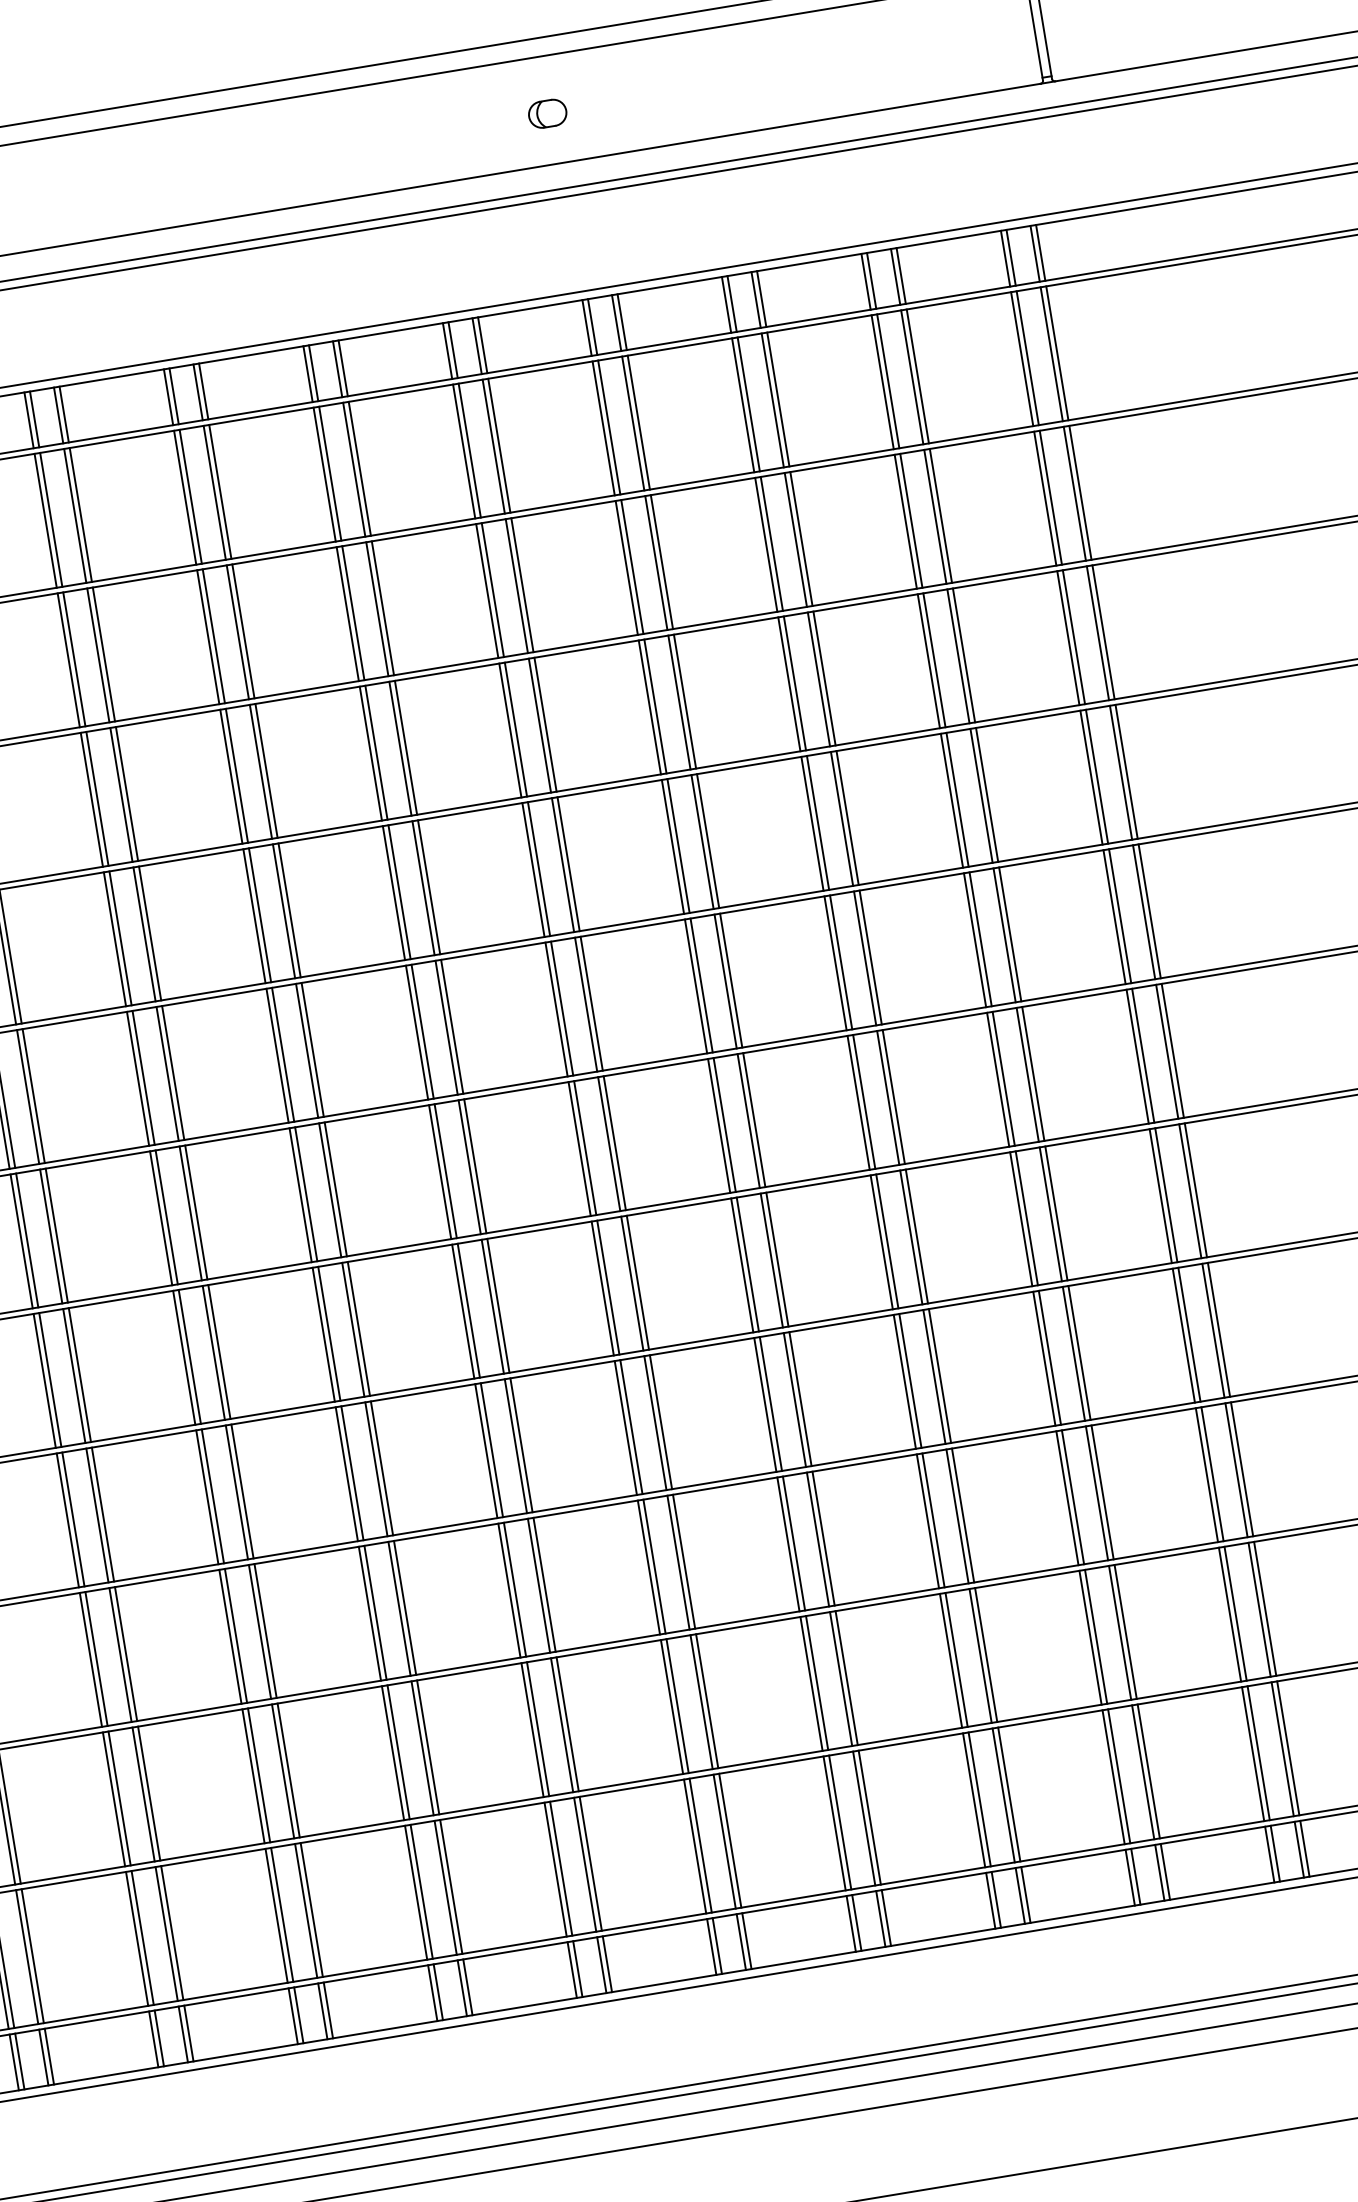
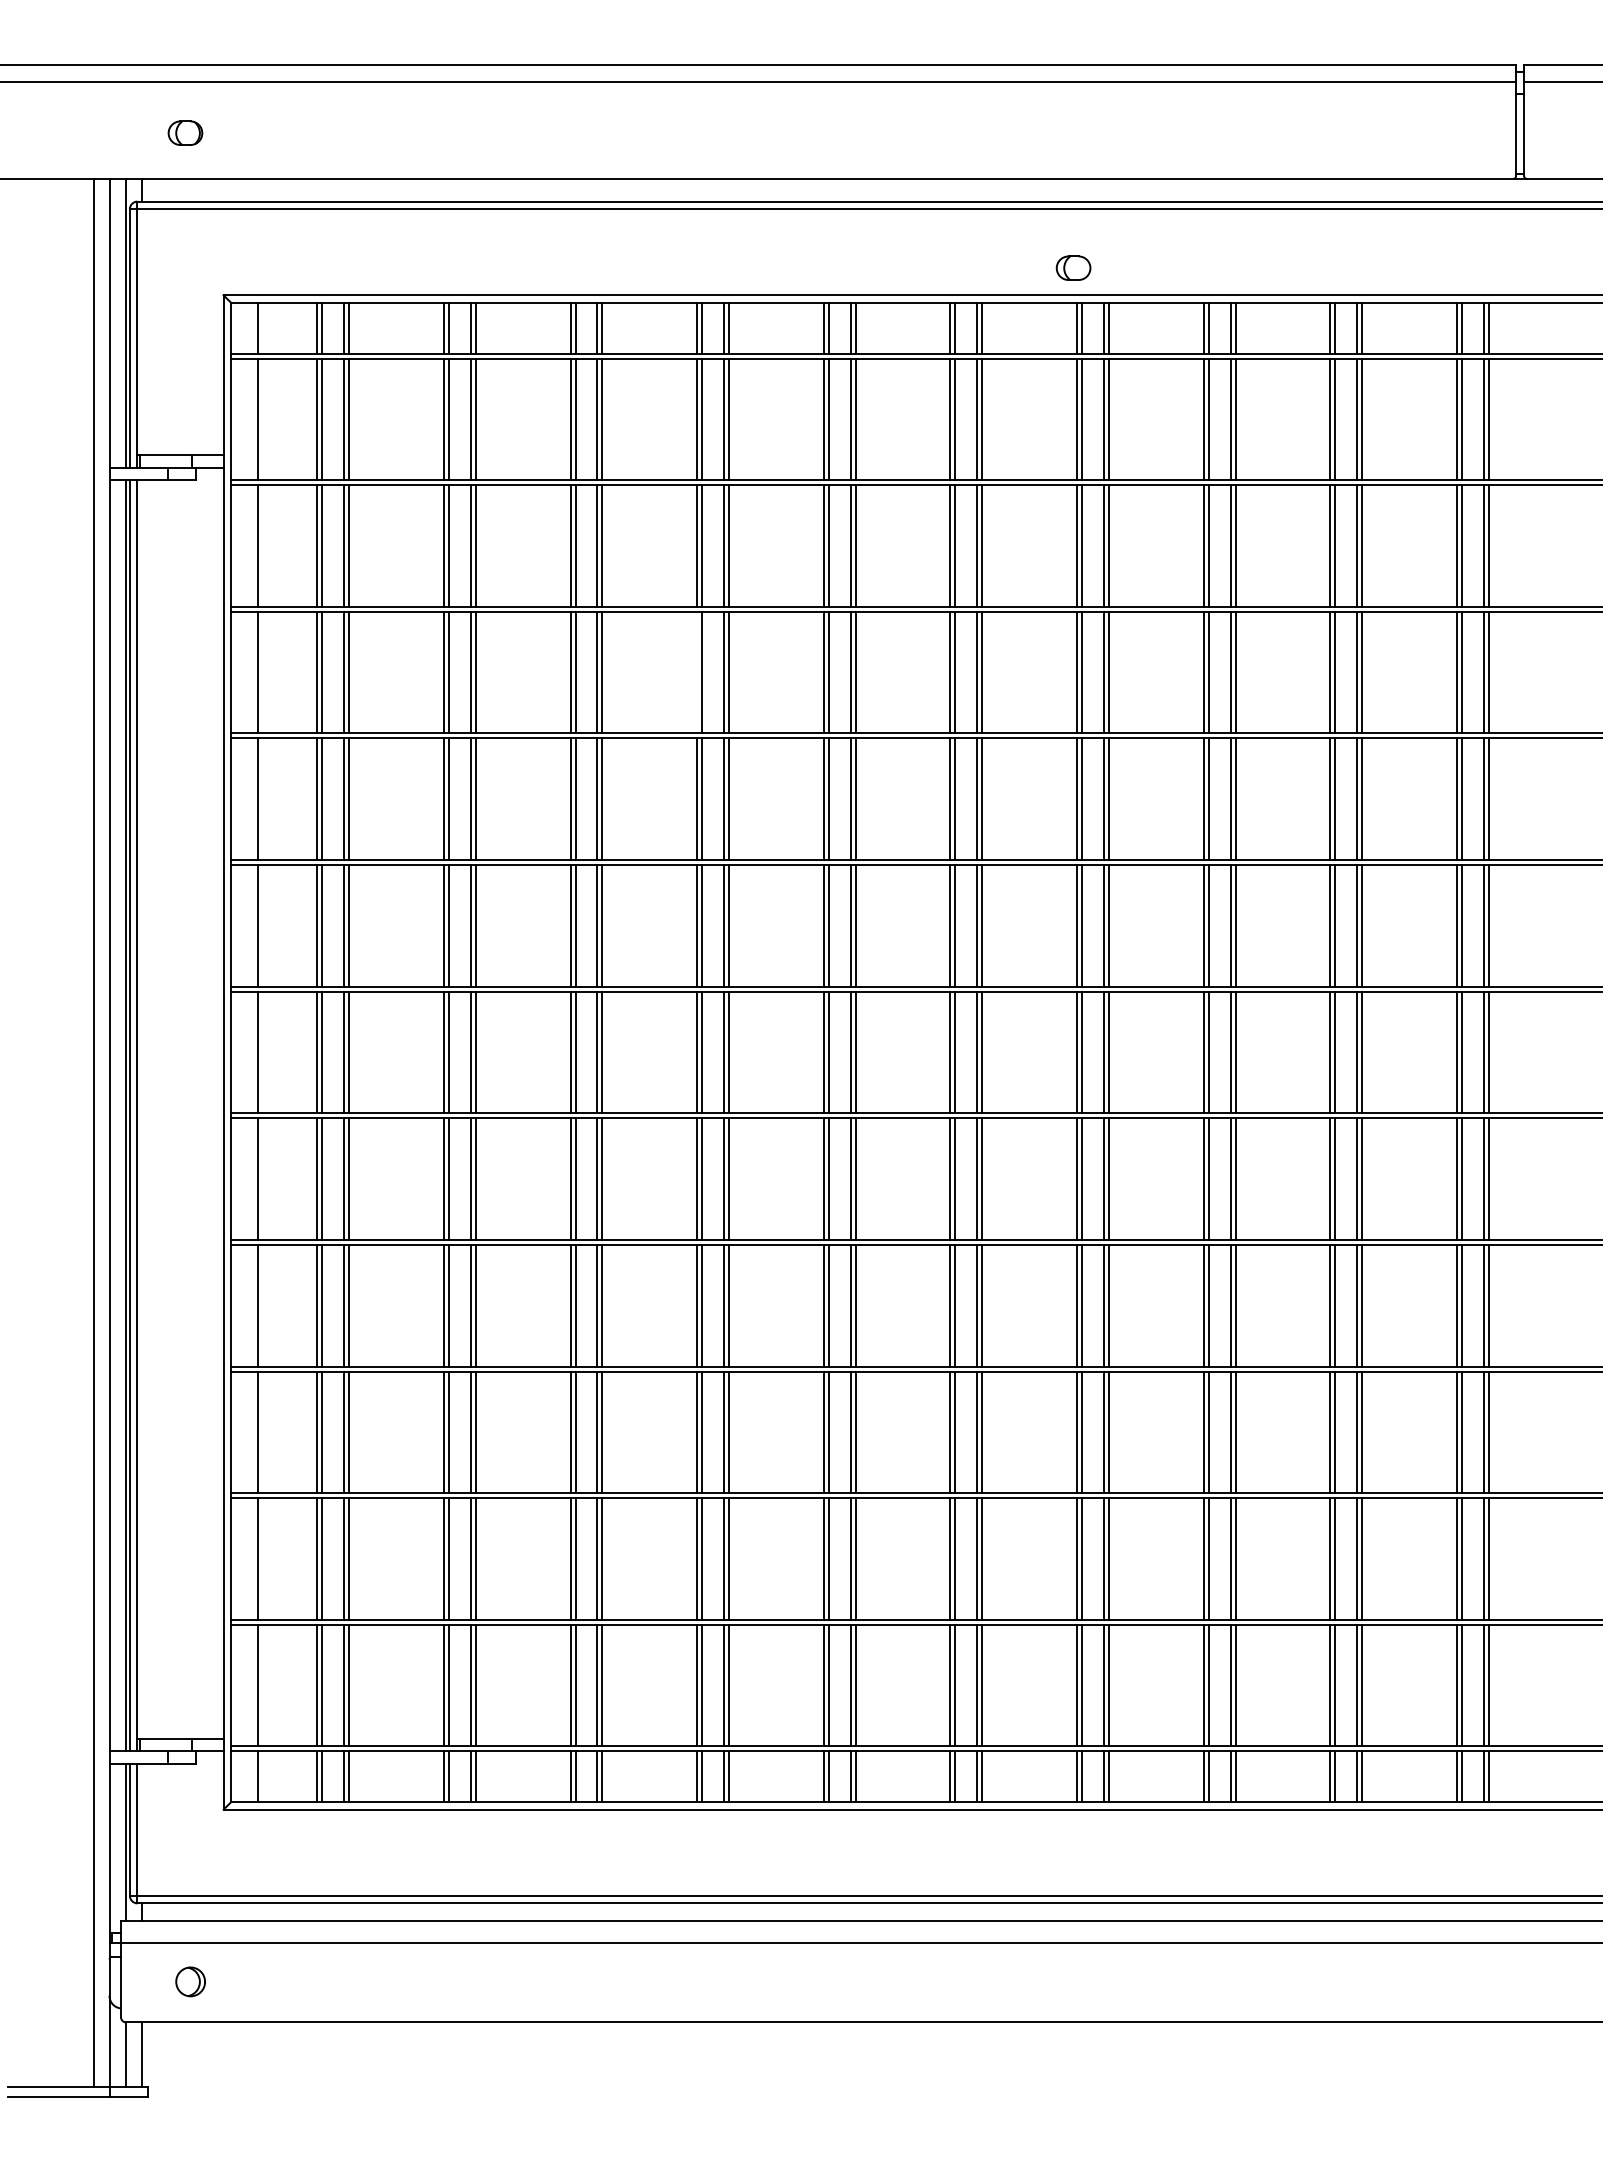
part: (547, 113) -> (1073, 267), moved
line: (231, 776) -> (697, 672), removed

